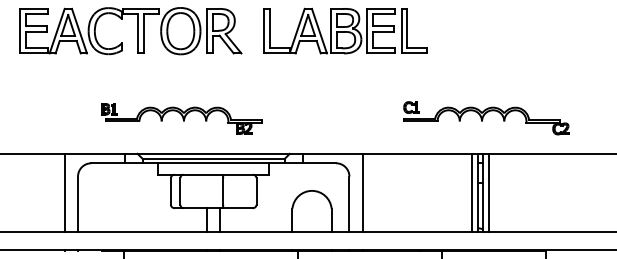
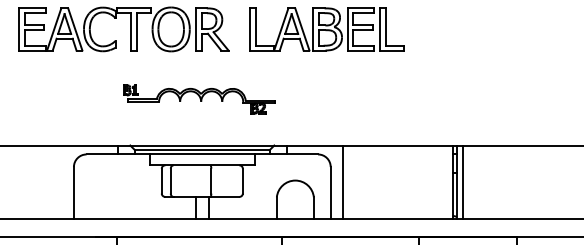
part: (485, 117) -> (459, 111), removed
part: (182, 118) -> (199, 99), moved
line: (64, 192) -> (61, 182), removed
line: (471, 192) -> (446, 182), removed

